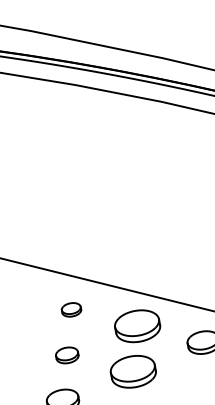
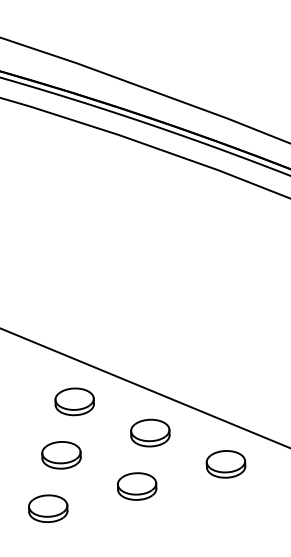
part: (71, 309) -> (74, 401), size x1.67
part: (137, 325) -> (150, 432), size x0.71
part: (67, 355) -> (61, 455), size x1.43
part: (132, 371) -> (136, 486), size x0.71

